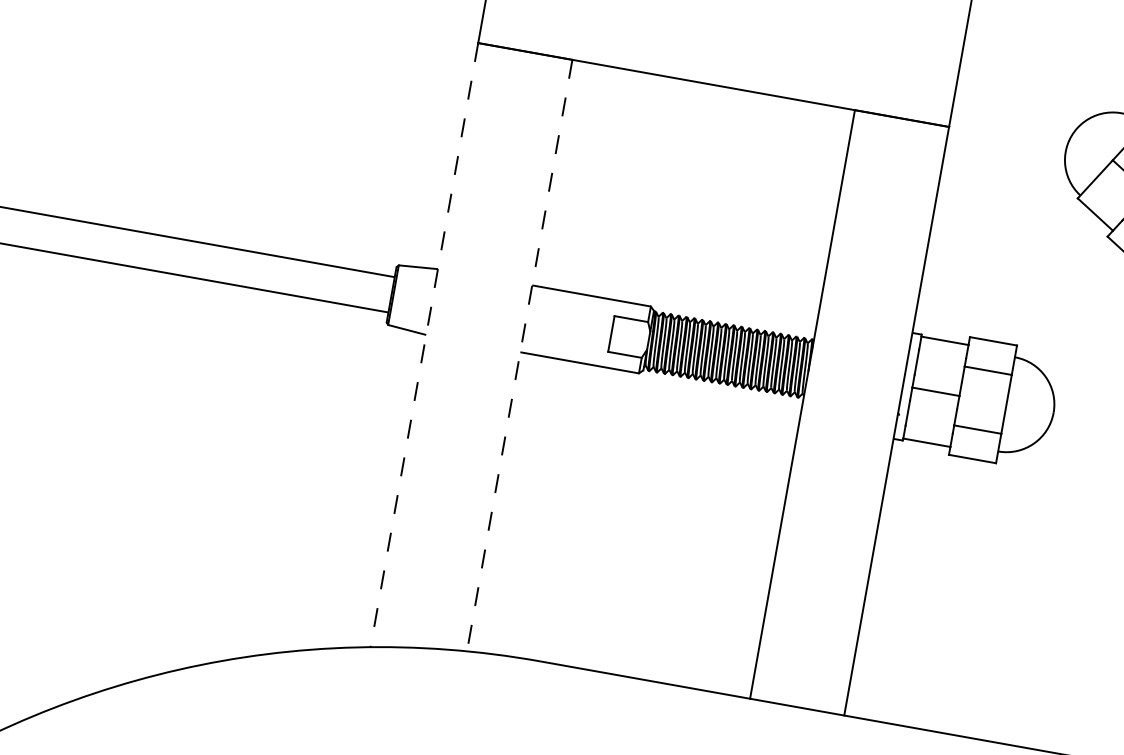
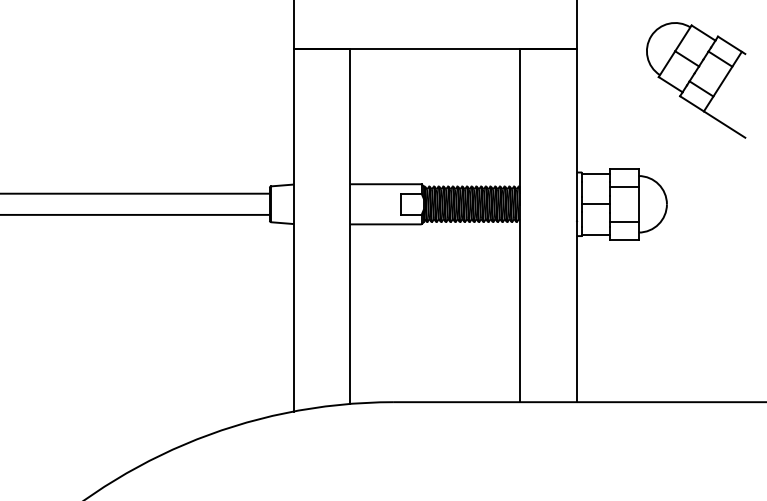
line: (423, 345) -> (293, 230), dashed -> solid
line: (519, 355) -> (350, 226), dashed -> solid

